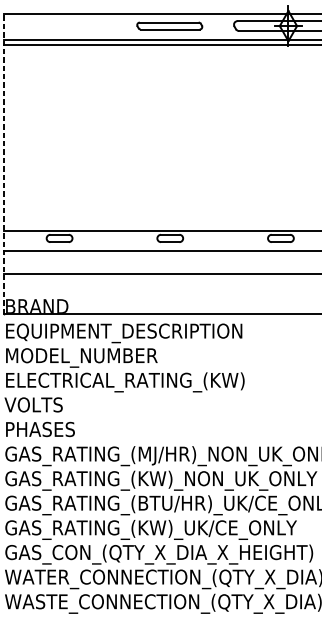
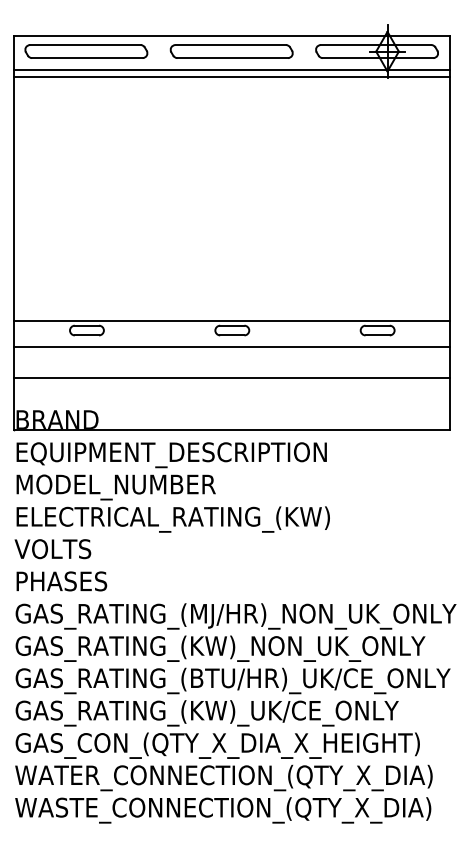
part: (59, 26) -> (86, 51), added
part: (169, 26) -> (231, 51), size x1.43
line: (4, 163) -> (14, 232), dashed -> solid

